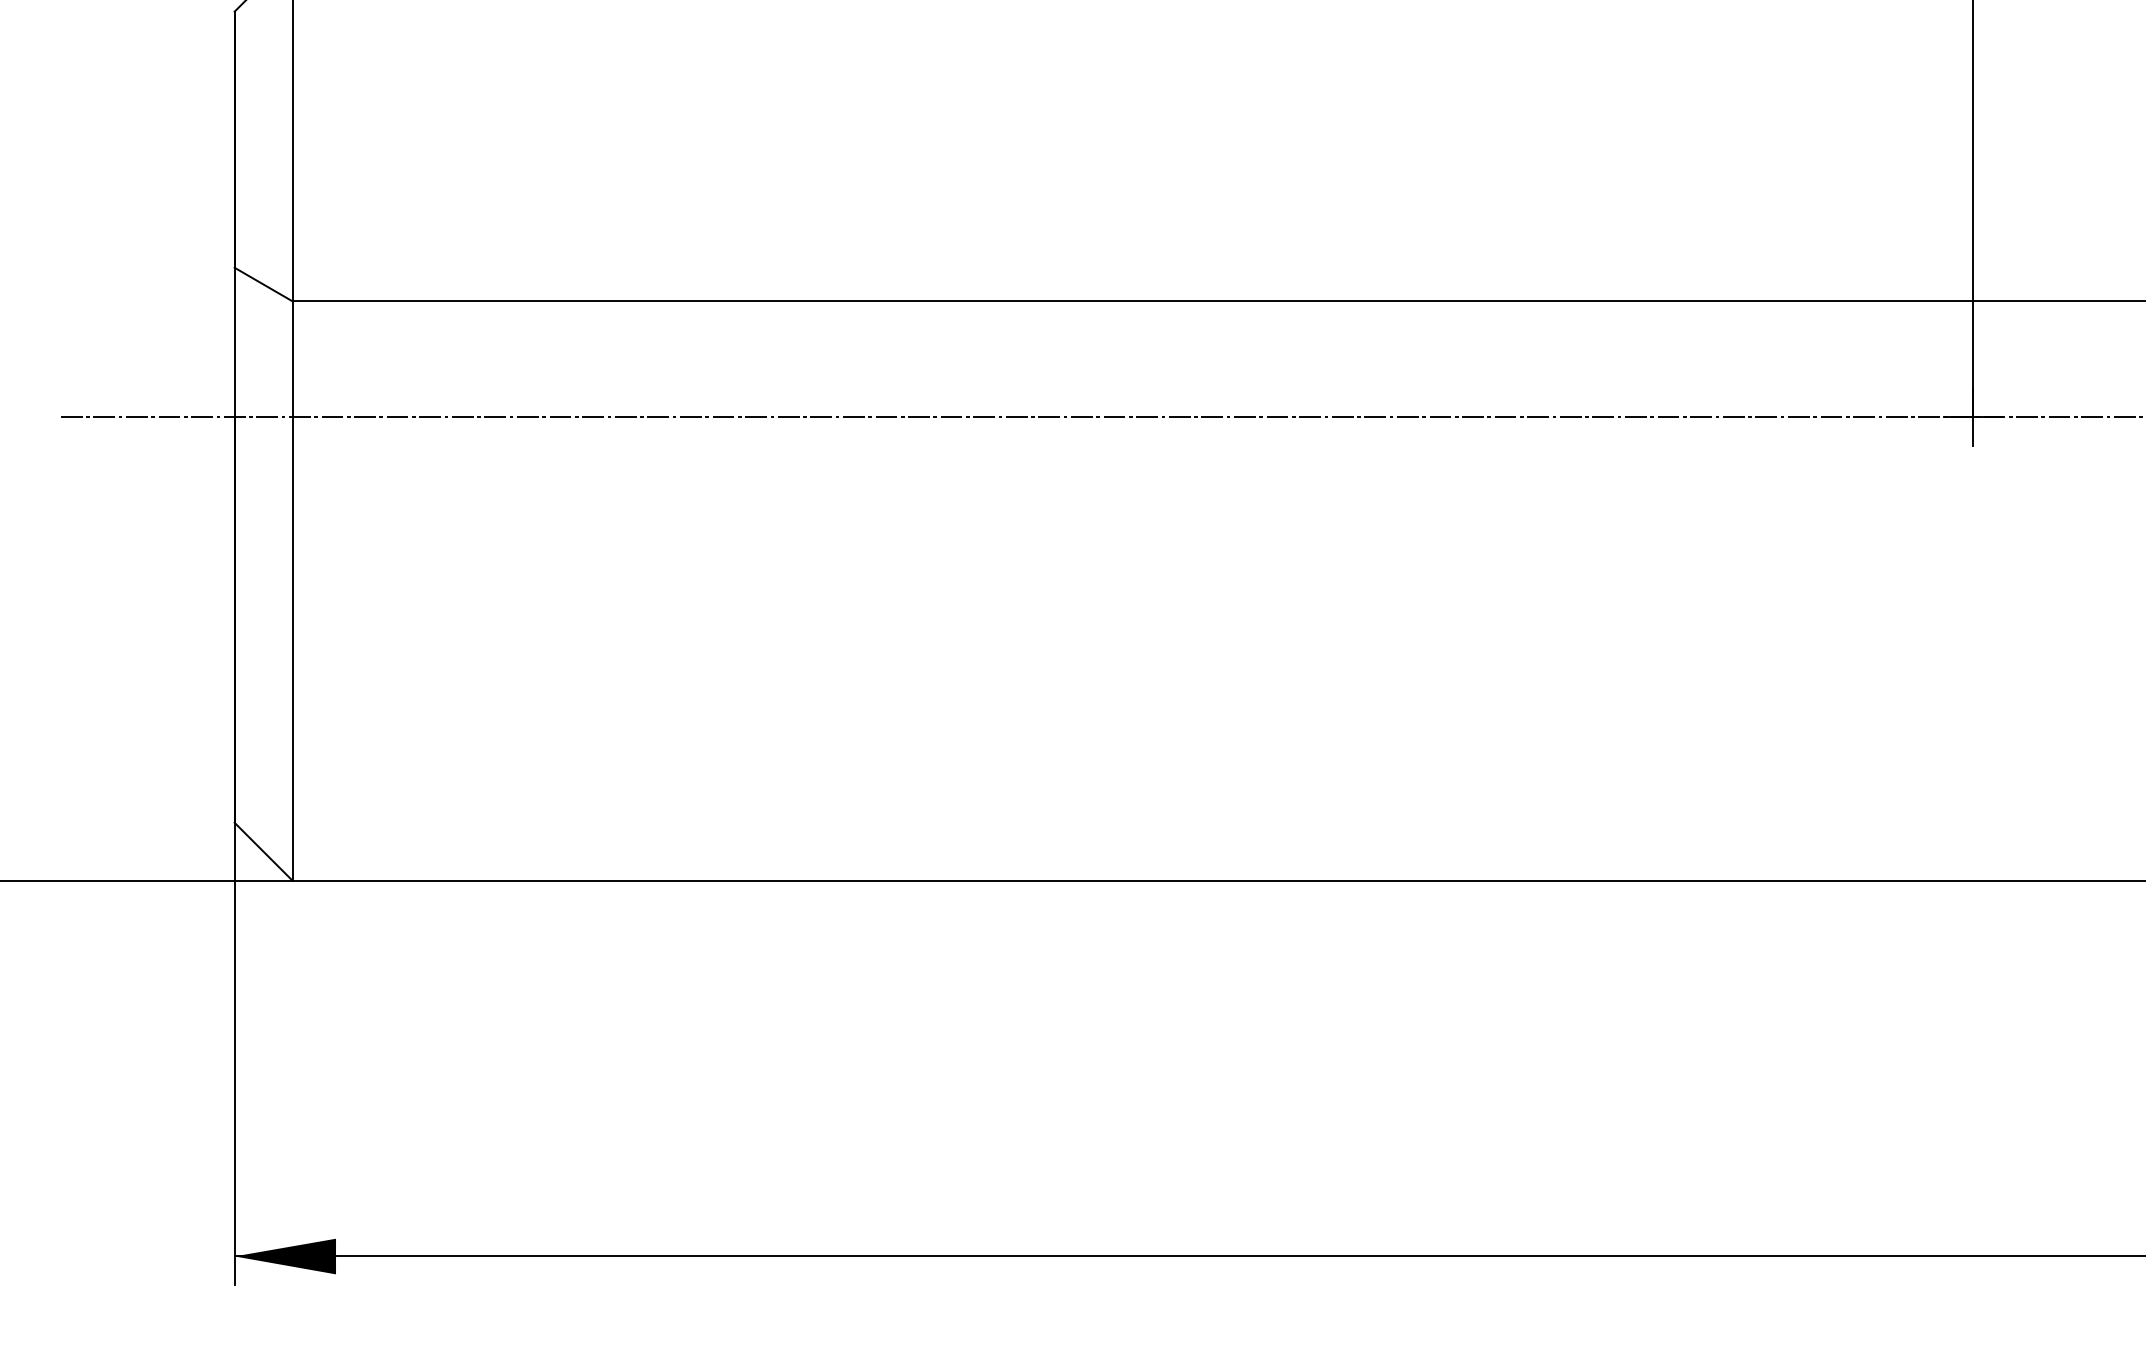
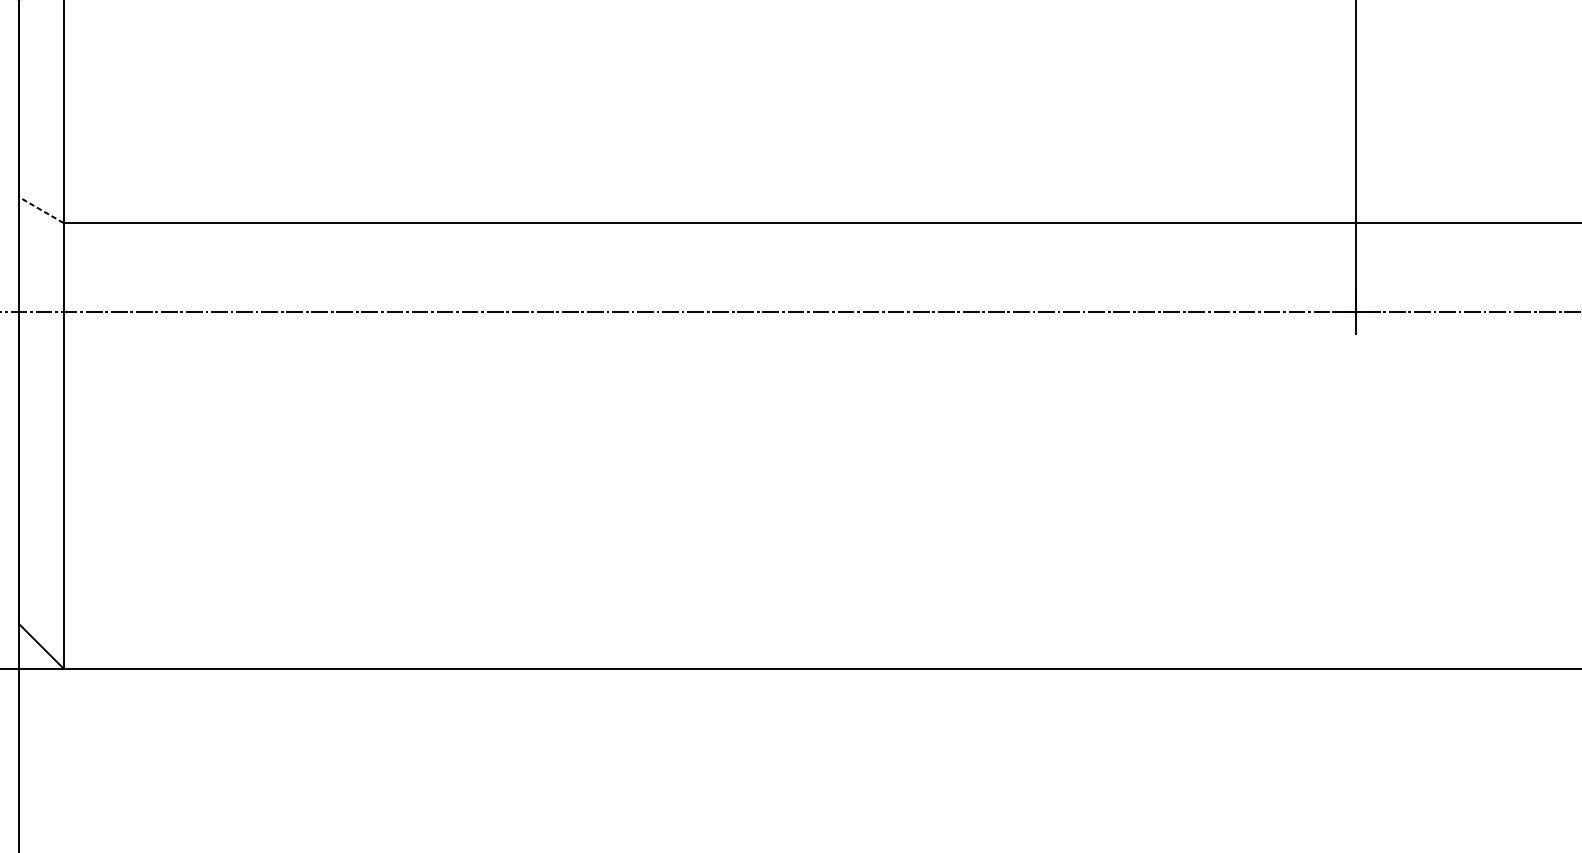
line: (263, 284) -> (41, 210), solid -> dashed

